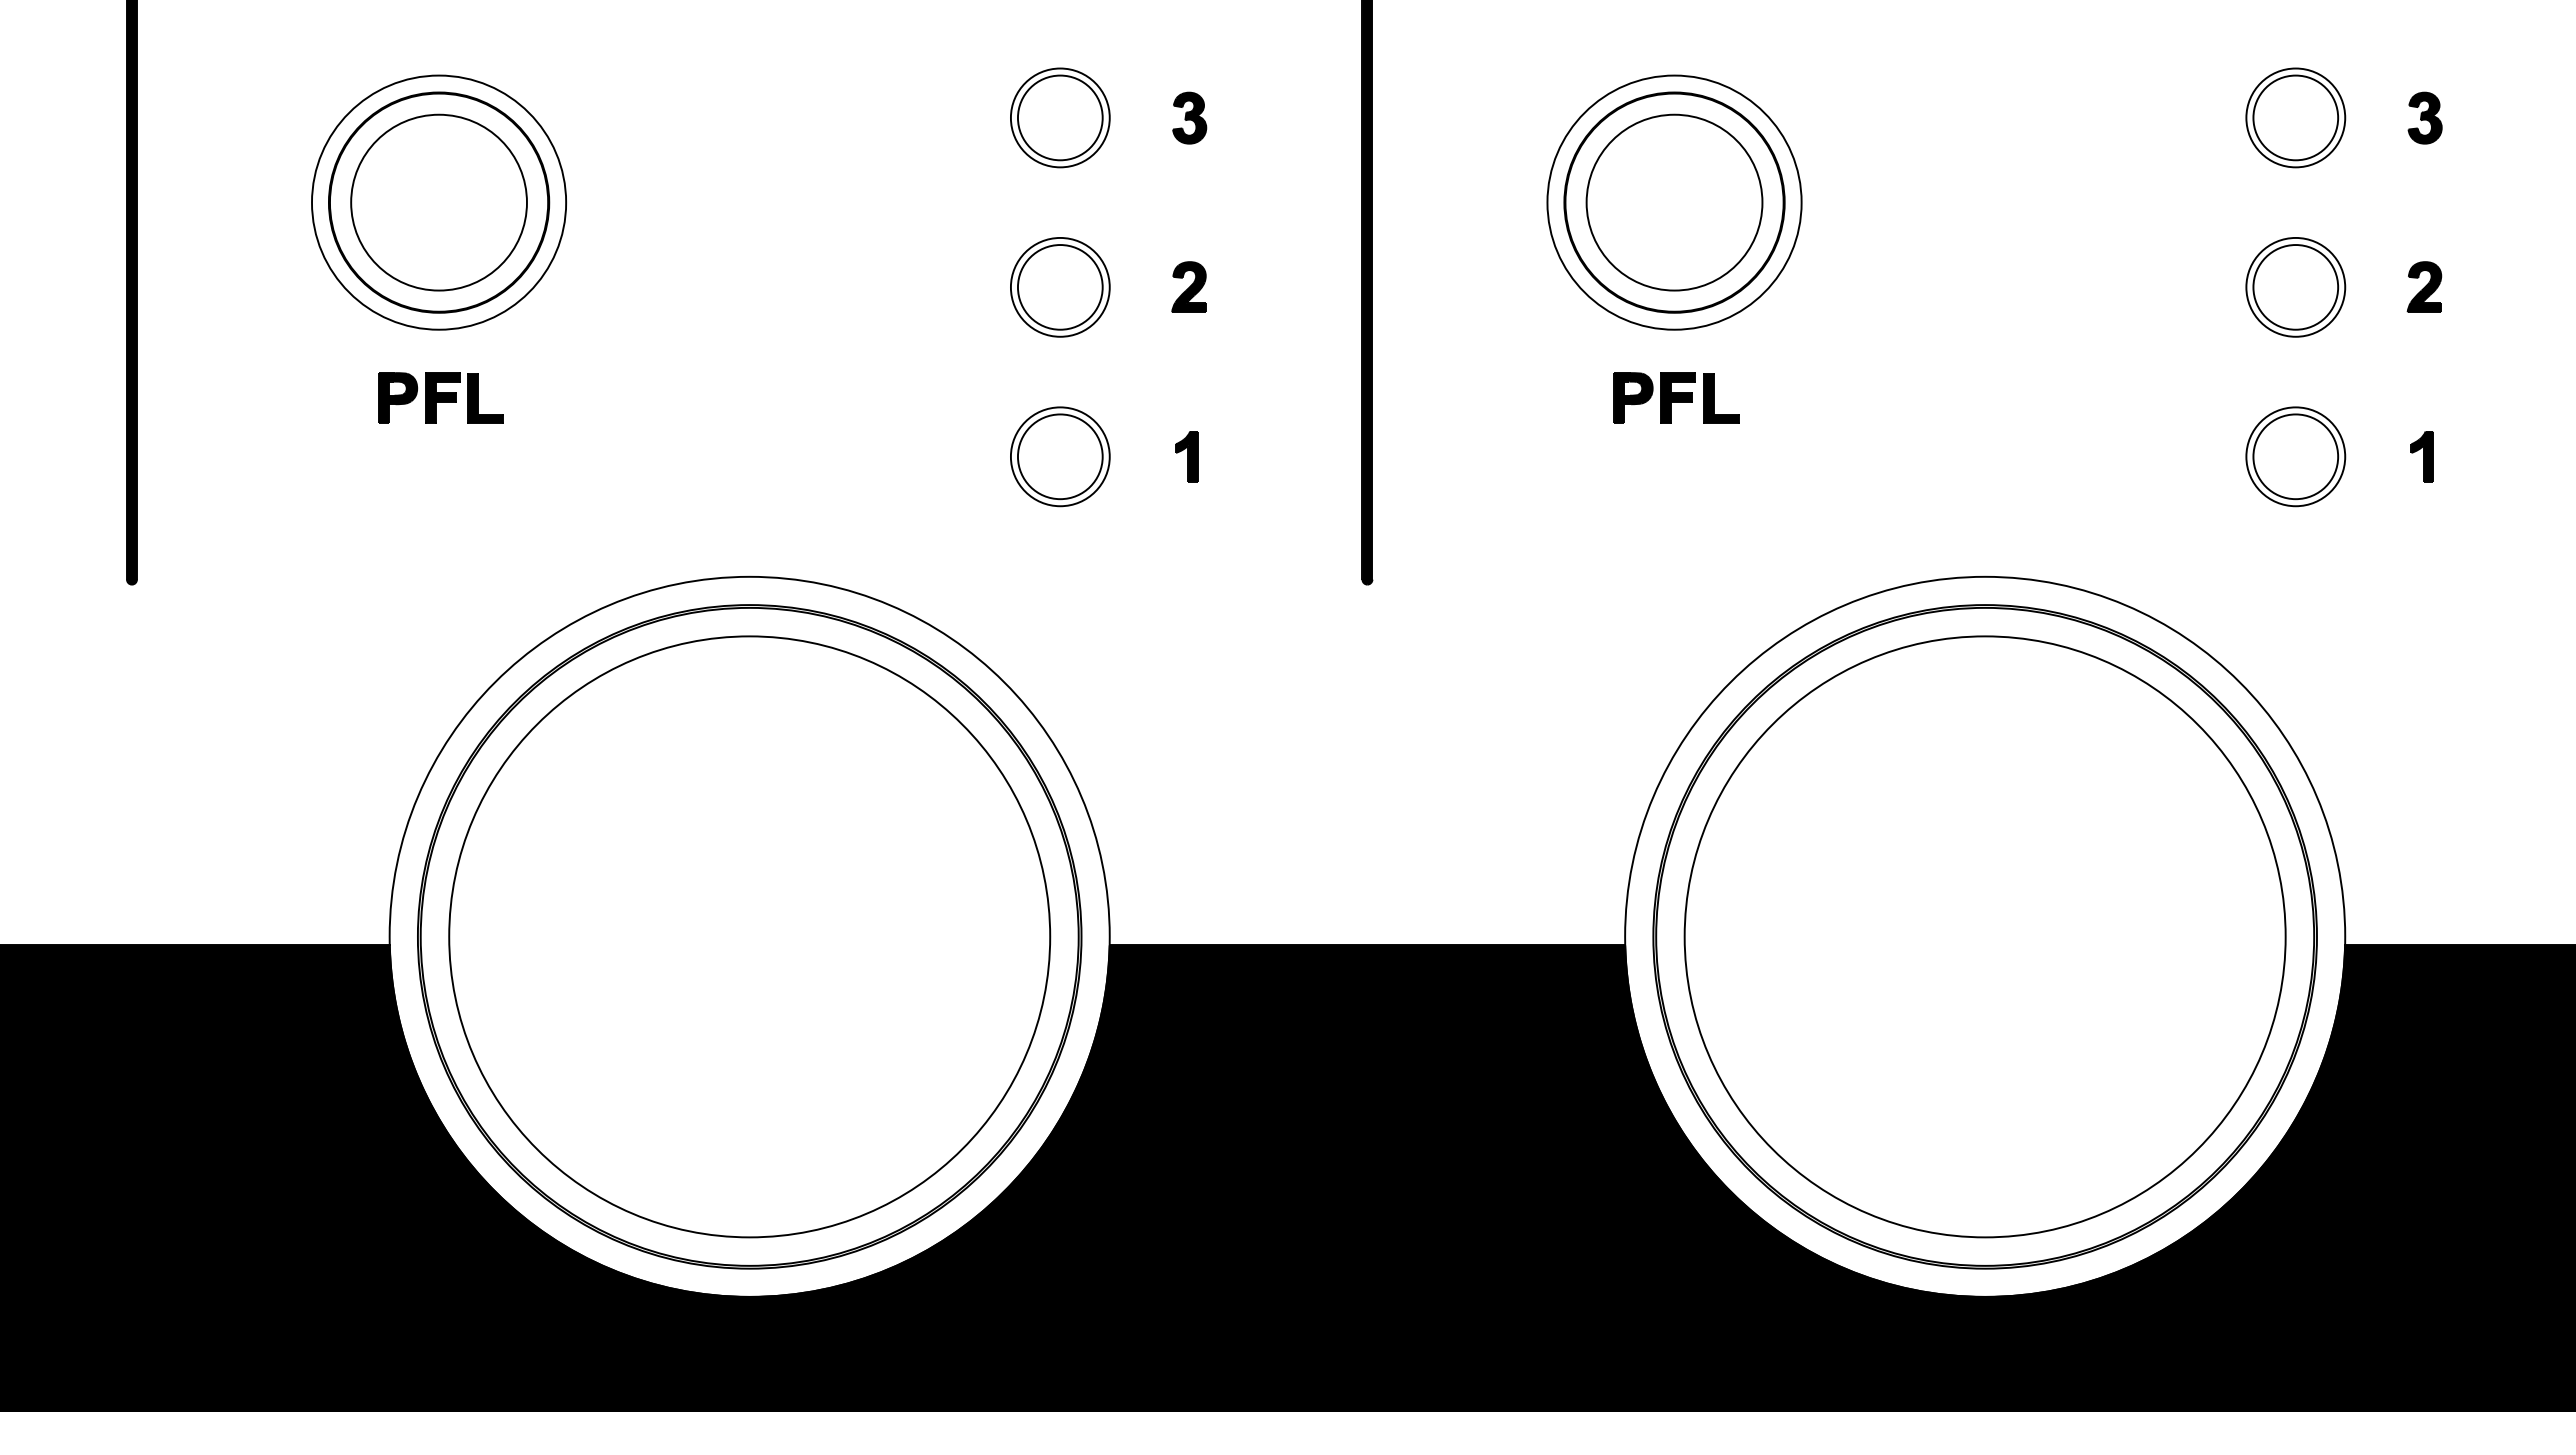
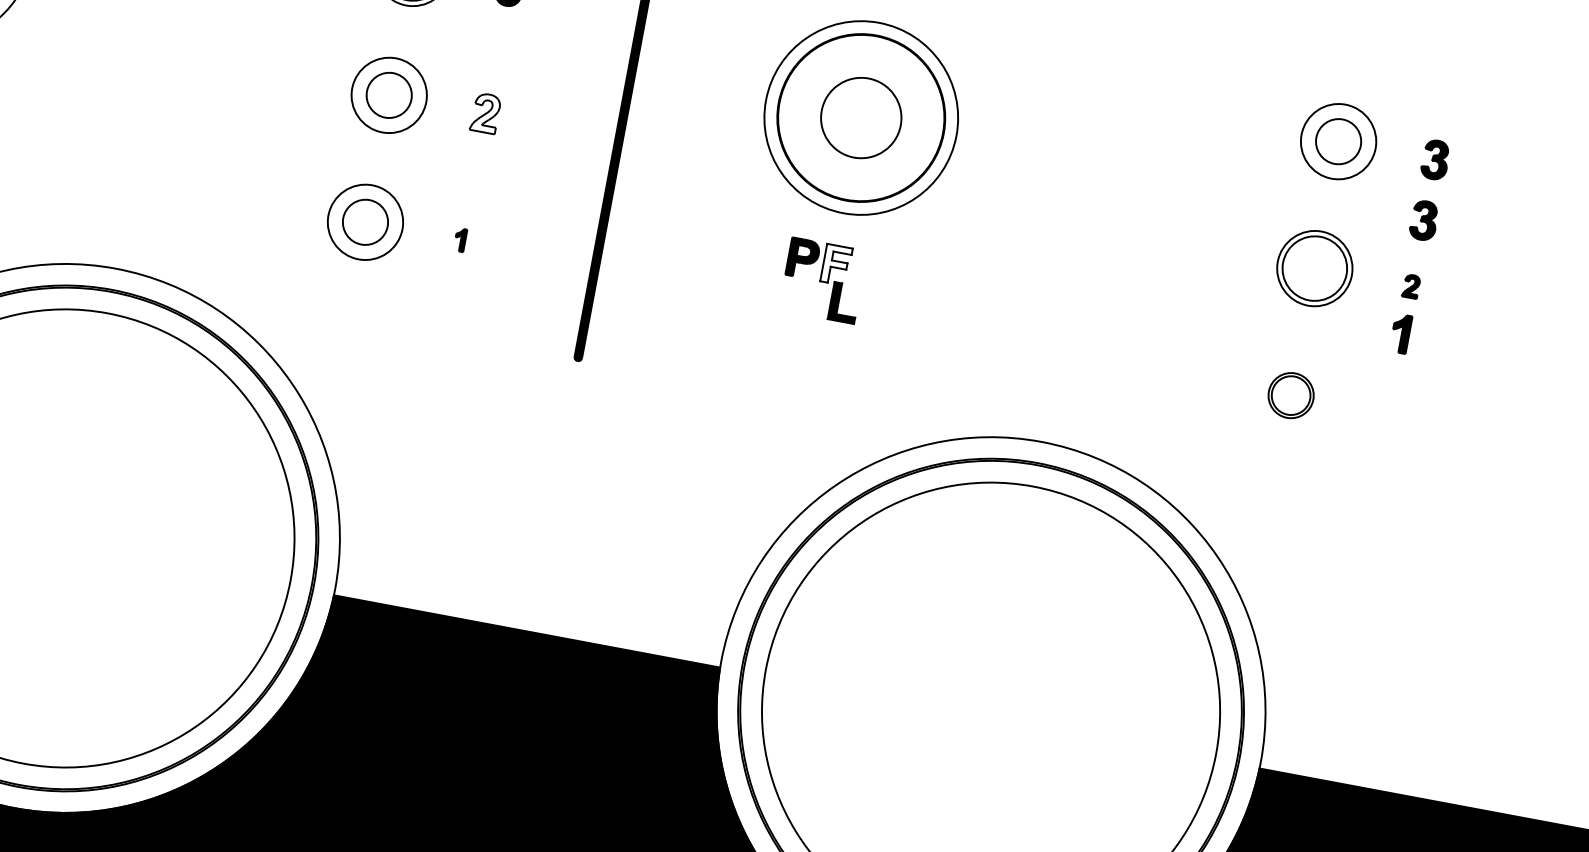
circle: (2295, 117) -> (1338, 141), size x0.7
part: (2424, 198) -> (1423, 220), added
circle: (1674, 202) -> (861, 117), size x0.6
part: (2424, 286) -> (1411, 286), size x0.6
circle: (1059, 287) -> (388, 95), size x0.7
fill: (1188, 287) -> (485, 113), removed
fill: (1677, 398) -> (836, 265), removed
part: (1714, 398) -> (839, 302), moved
circle: (1059, 456) -> (364, 221), size x0.7
part: (1186, 456) -> (460, 239), size x0.6
part: (2295, 456) -> (1290, 395), size x0.6
part: (2421, 456) -> (1400, 333), moved

